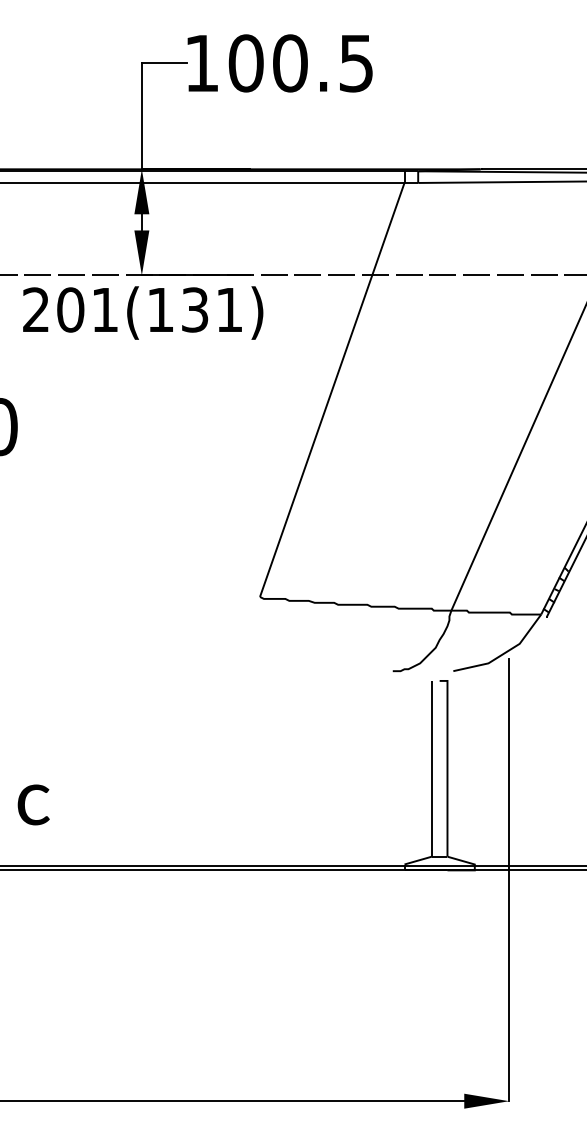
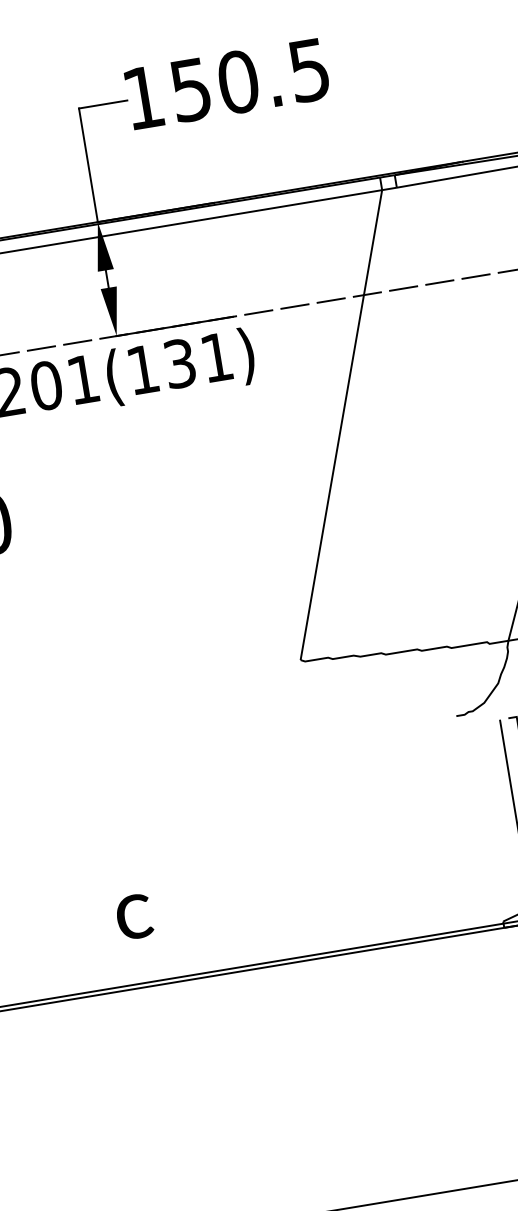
text: (245, 63) -> (190, 90), 100.5 -> 150.5
text: (33, 804) -> (134, 916), moved

